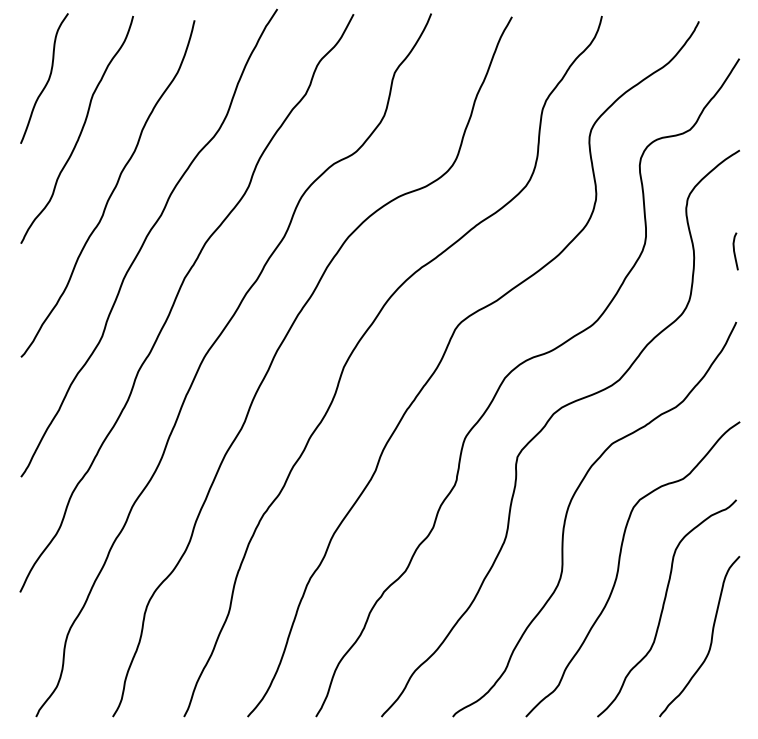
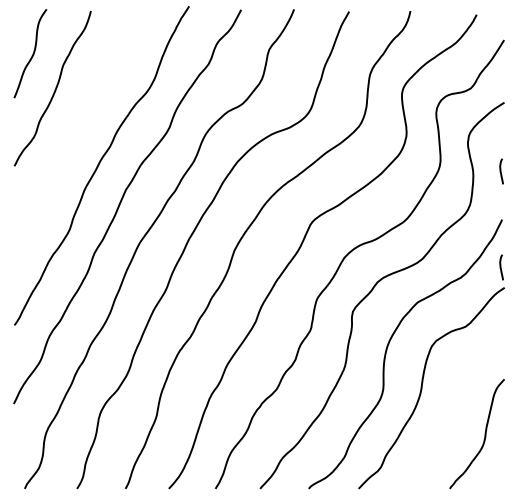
curve: (112, 189) -> (76, 129), removed
curve: (735, 392) -> (501, 267), added
curve: (665, 606) -> (453, 413), removed

